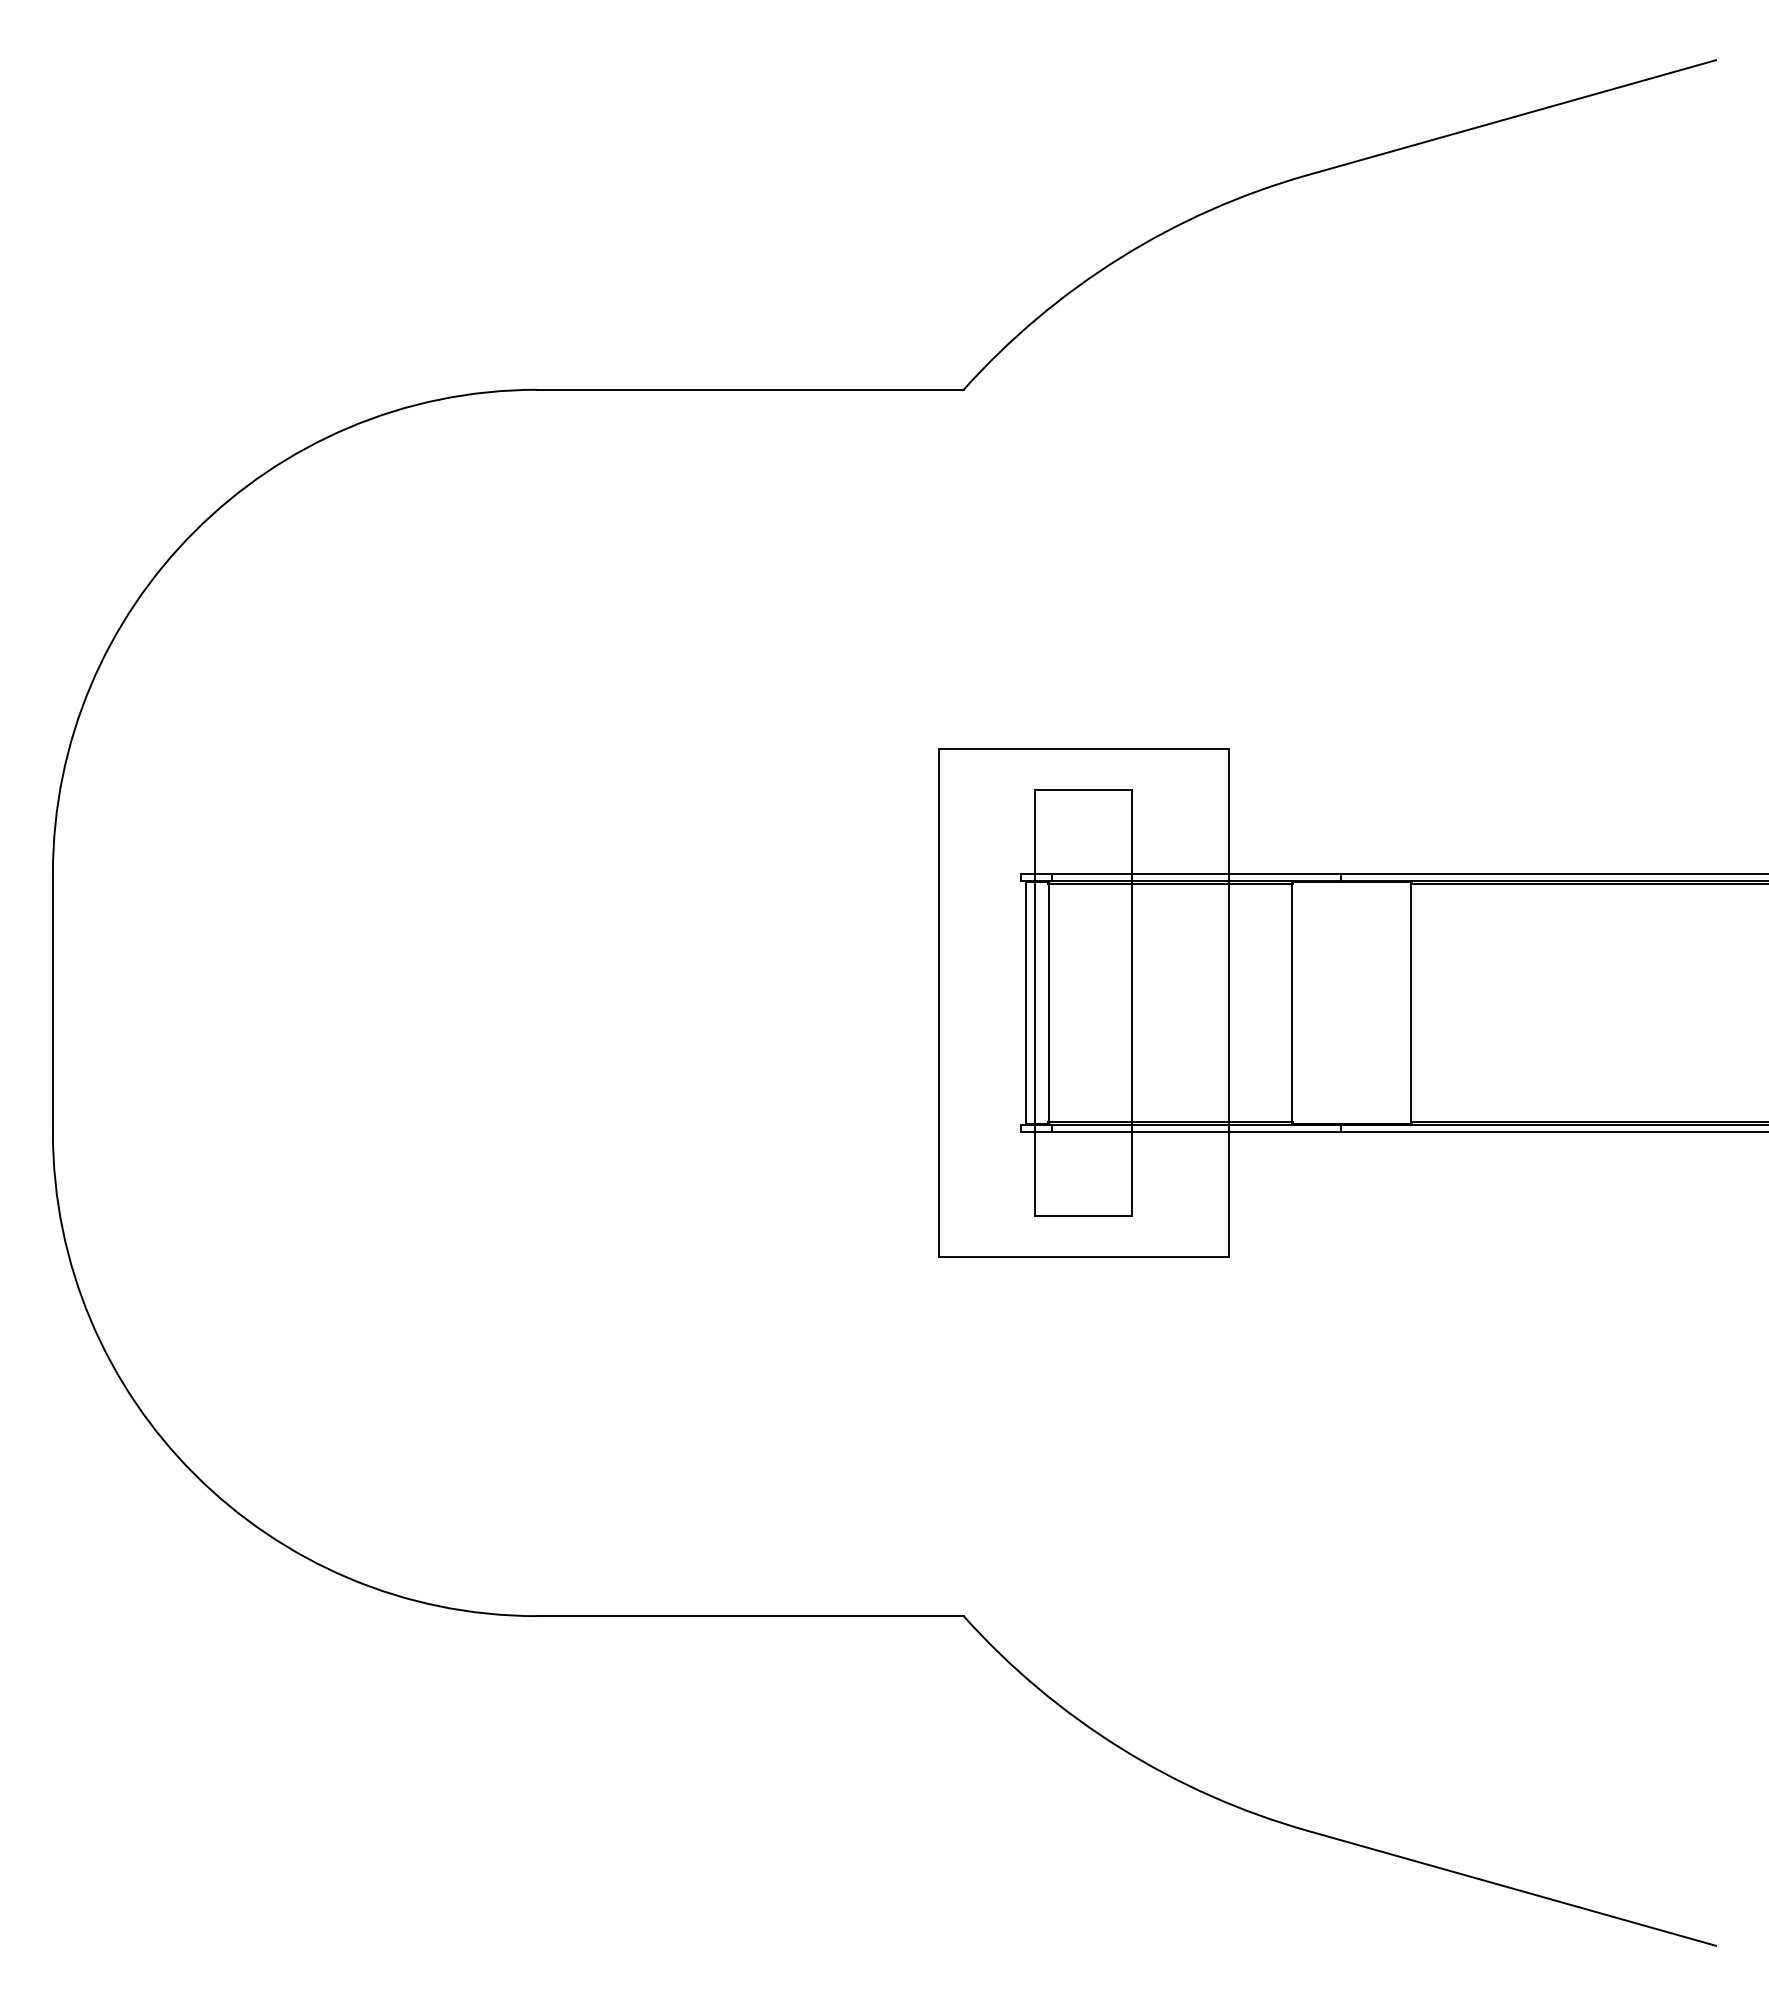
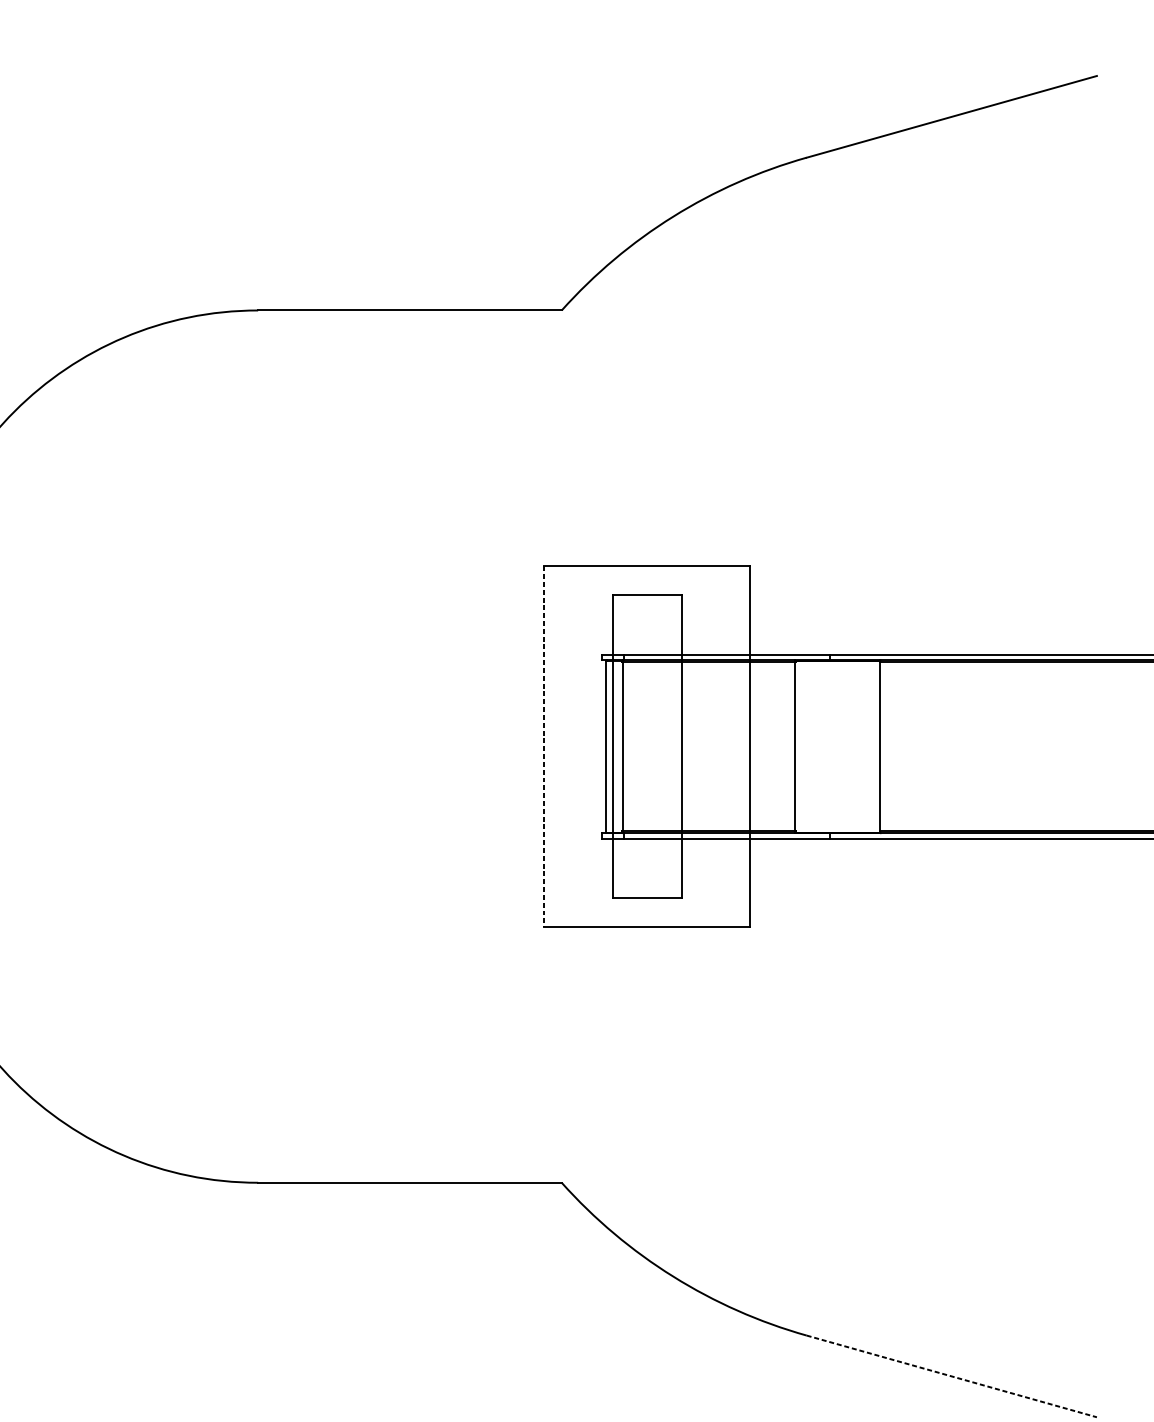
line: (938, 1002) -> (543, 746), solid -> dashed
line: (1512, 1888) -> (952, 1376), solid -> dashed

